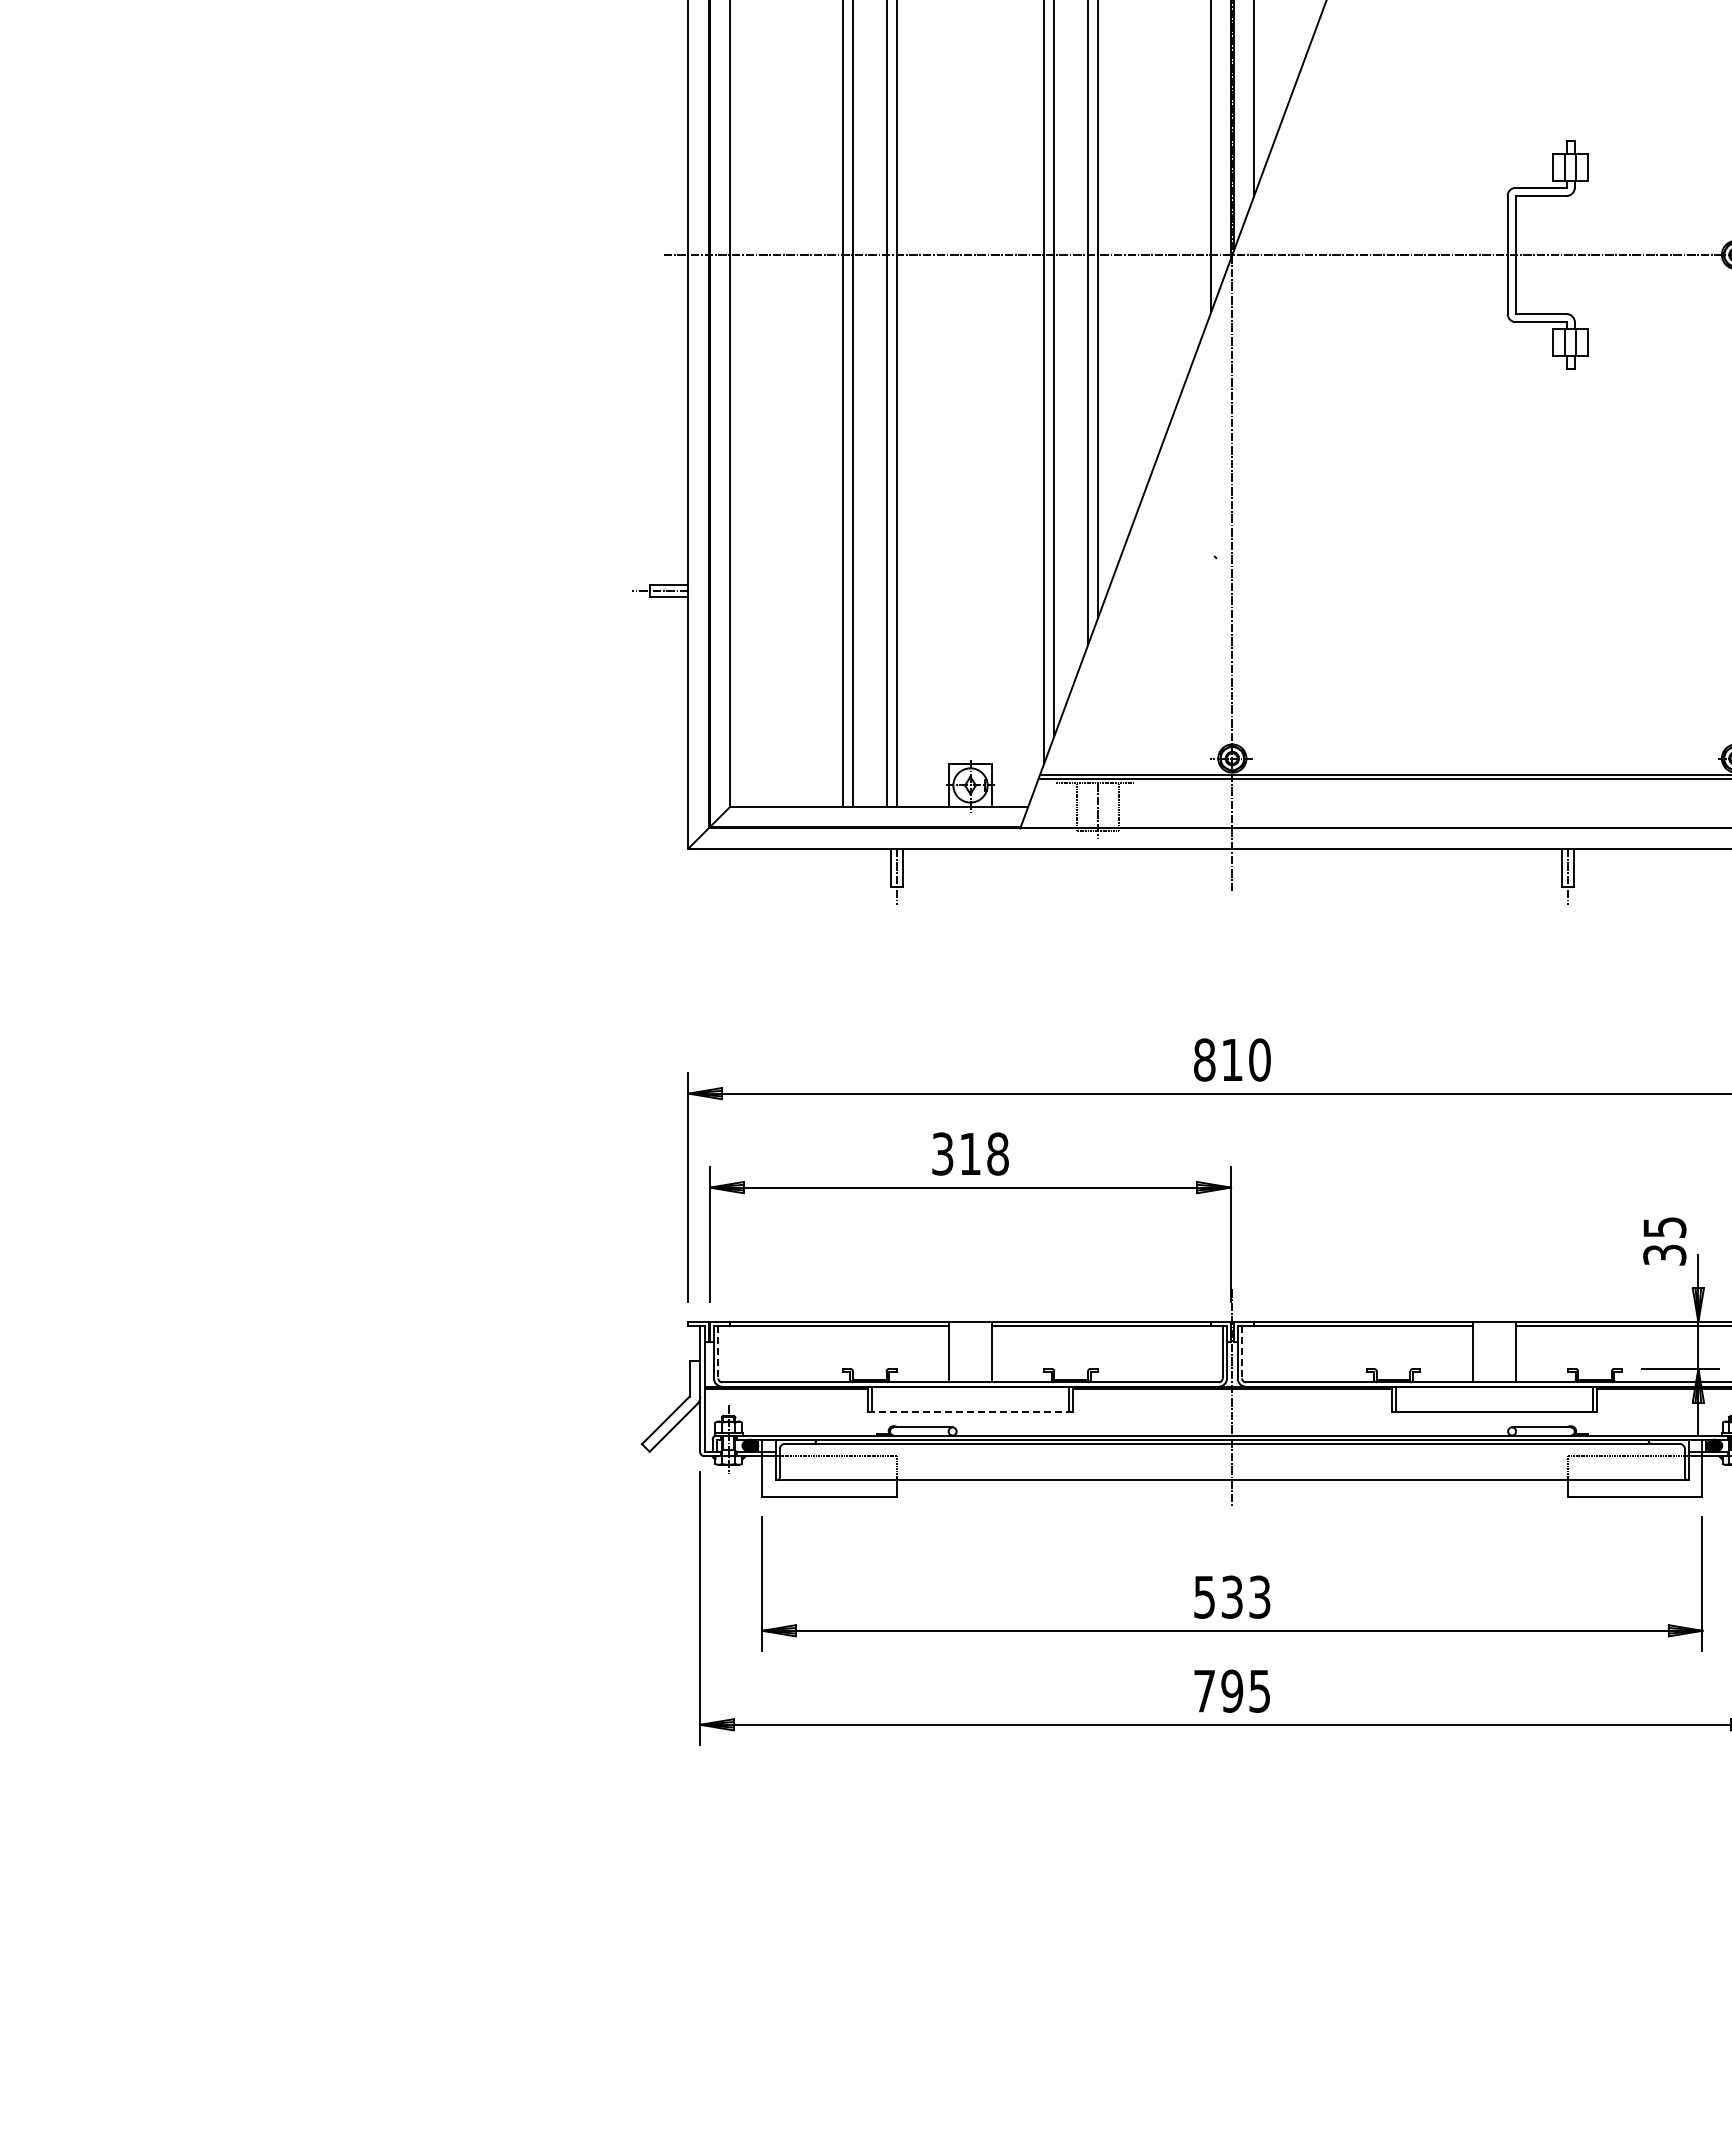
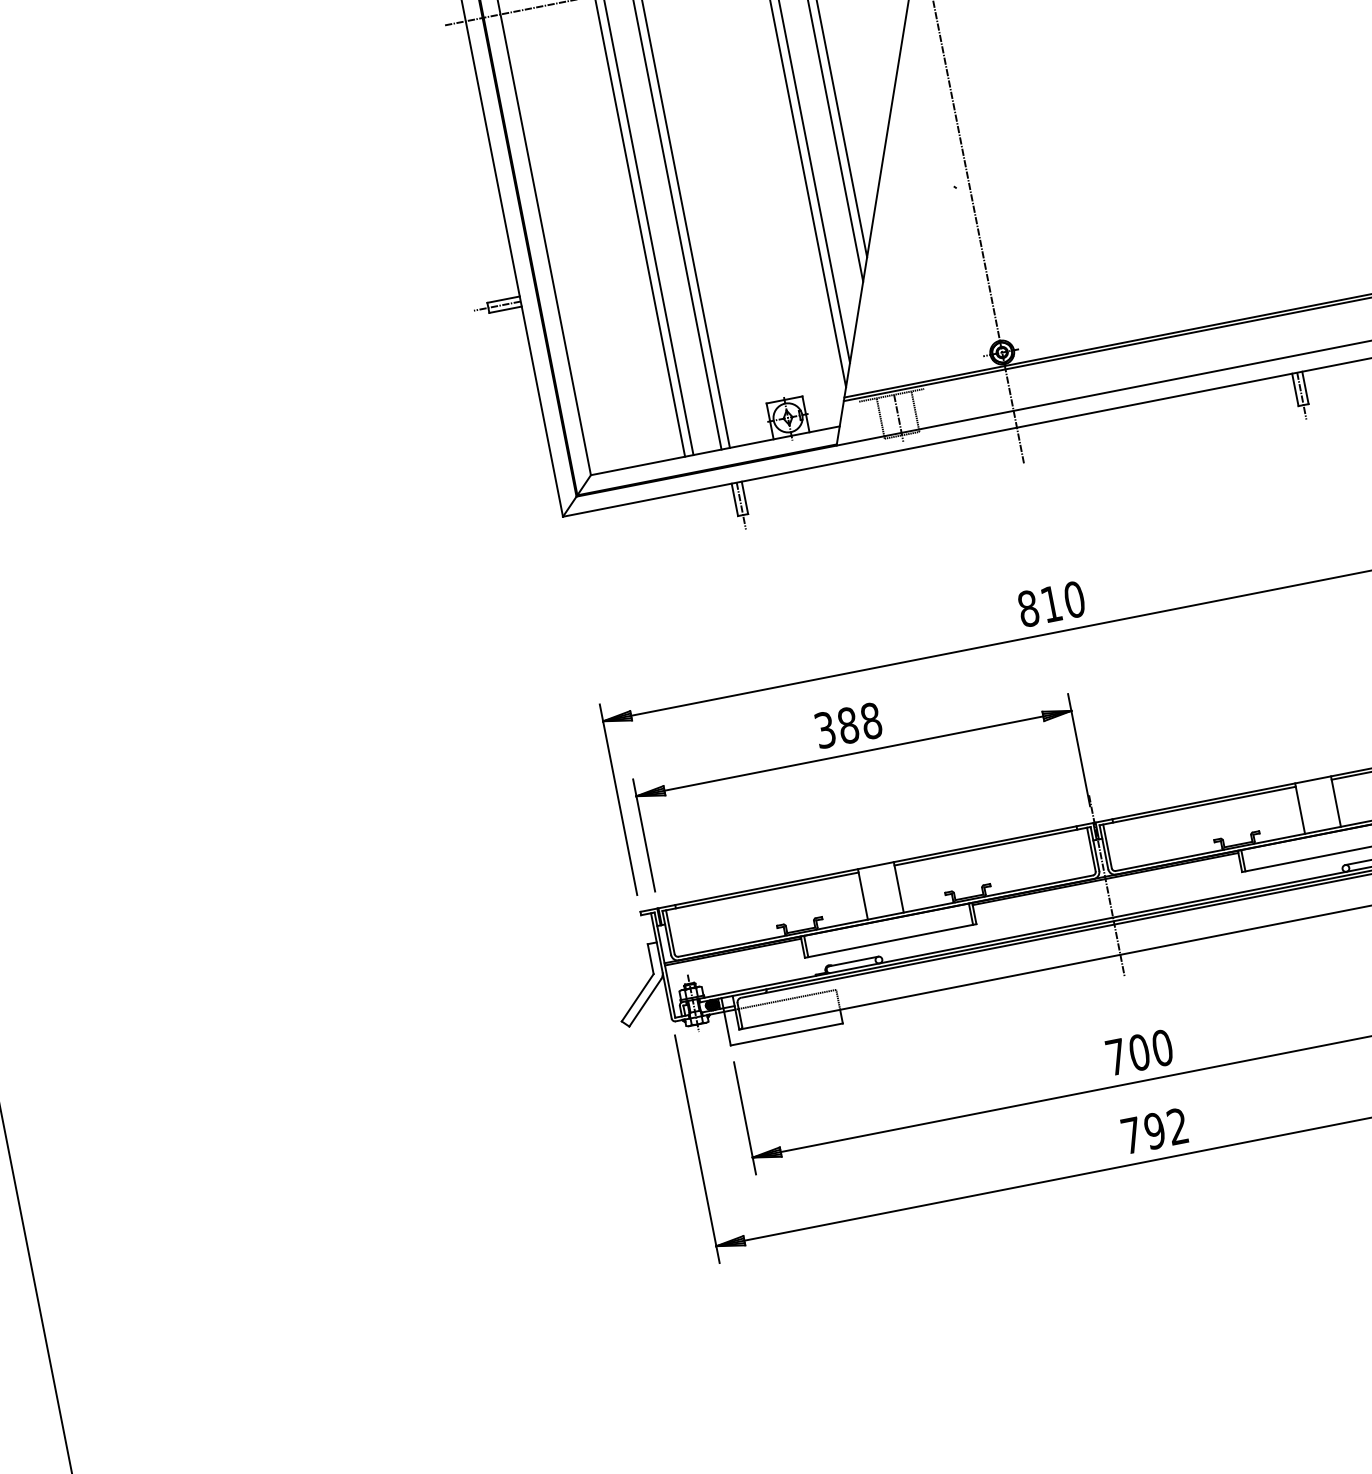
text: (970, 1153) -> (848, 725), 318 -> 388
line: (718, 1352) -> (670, 932), dashed -> solid
line: (1242, 1352) -> (1107, 846), dashed -> solid
line: (970, 1412) -> (890, 941), dashed -> solid
text: (1232, 1596) -> (1139, 1051), 533 -> 700
text: (1259, 1690) -> (1177, 1125), 795 -> 792

